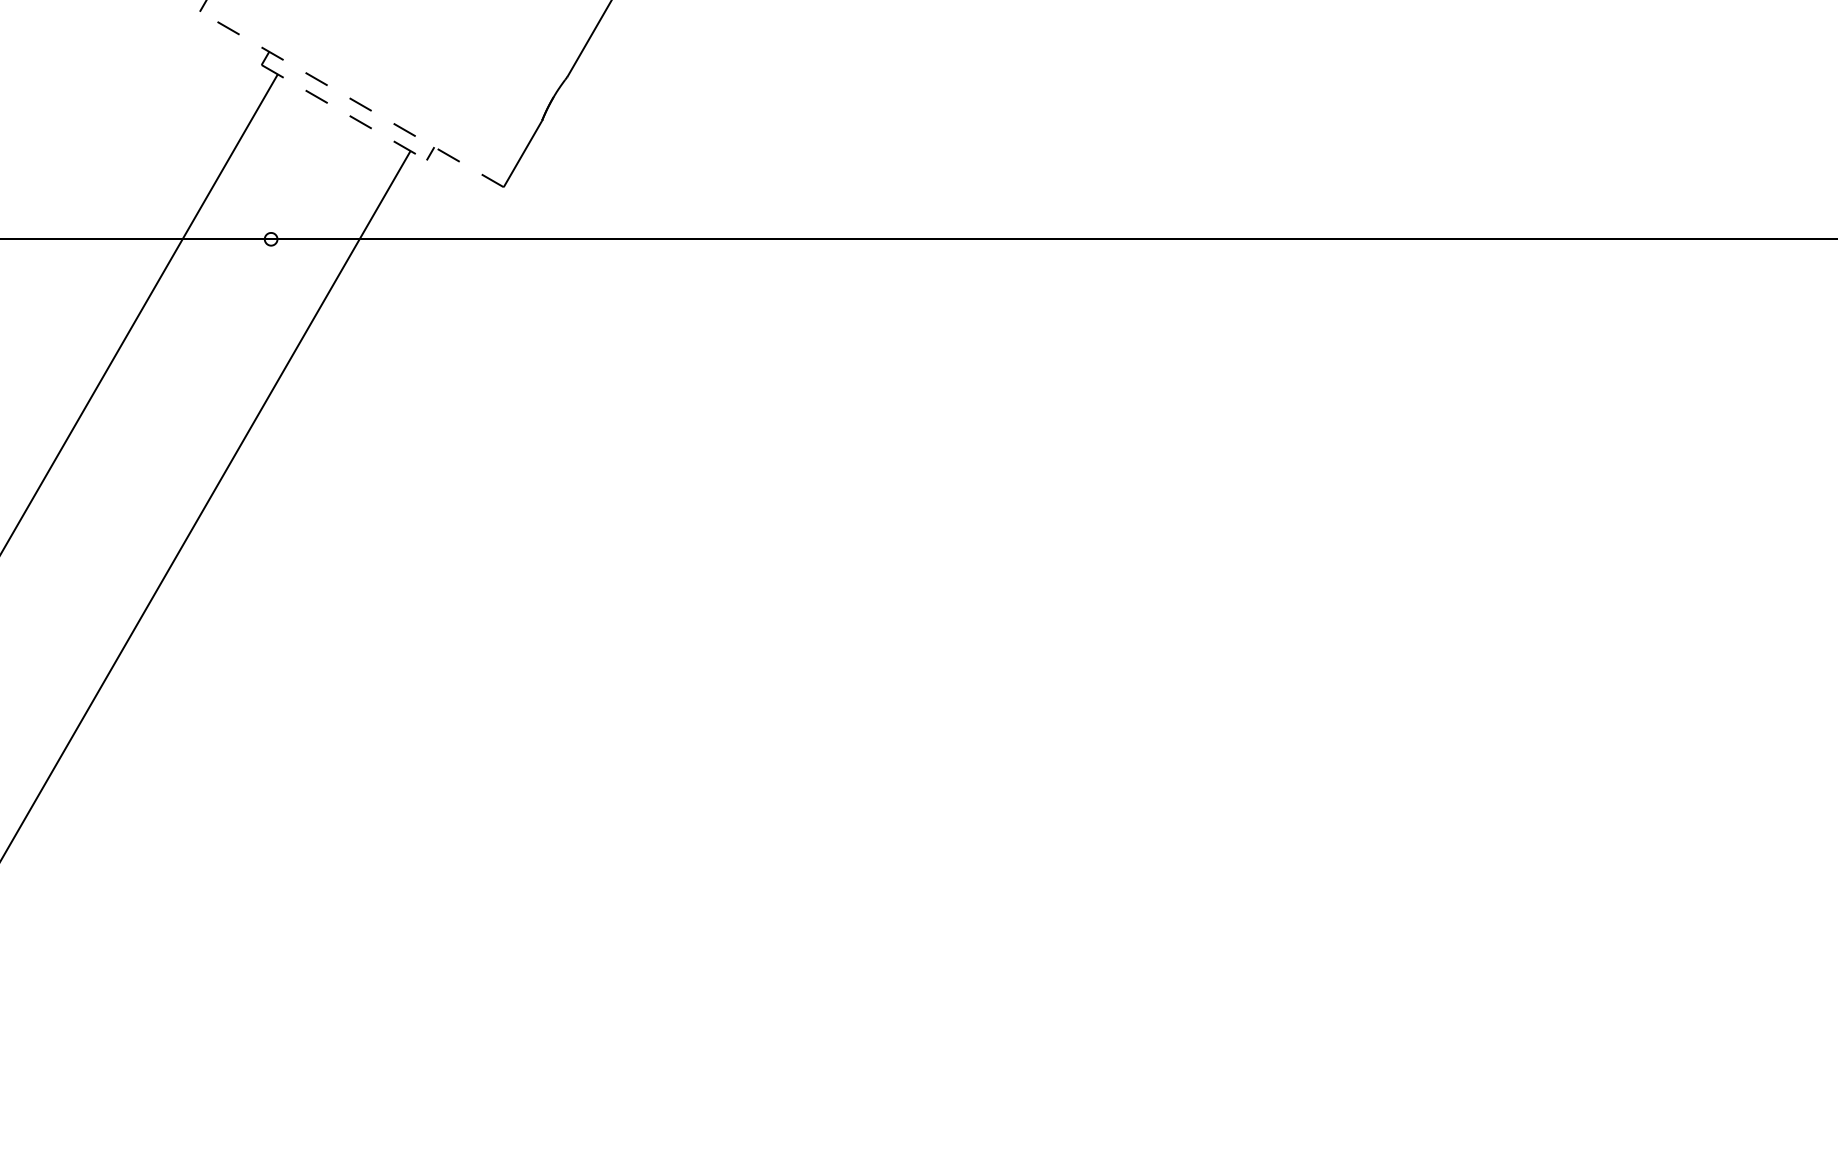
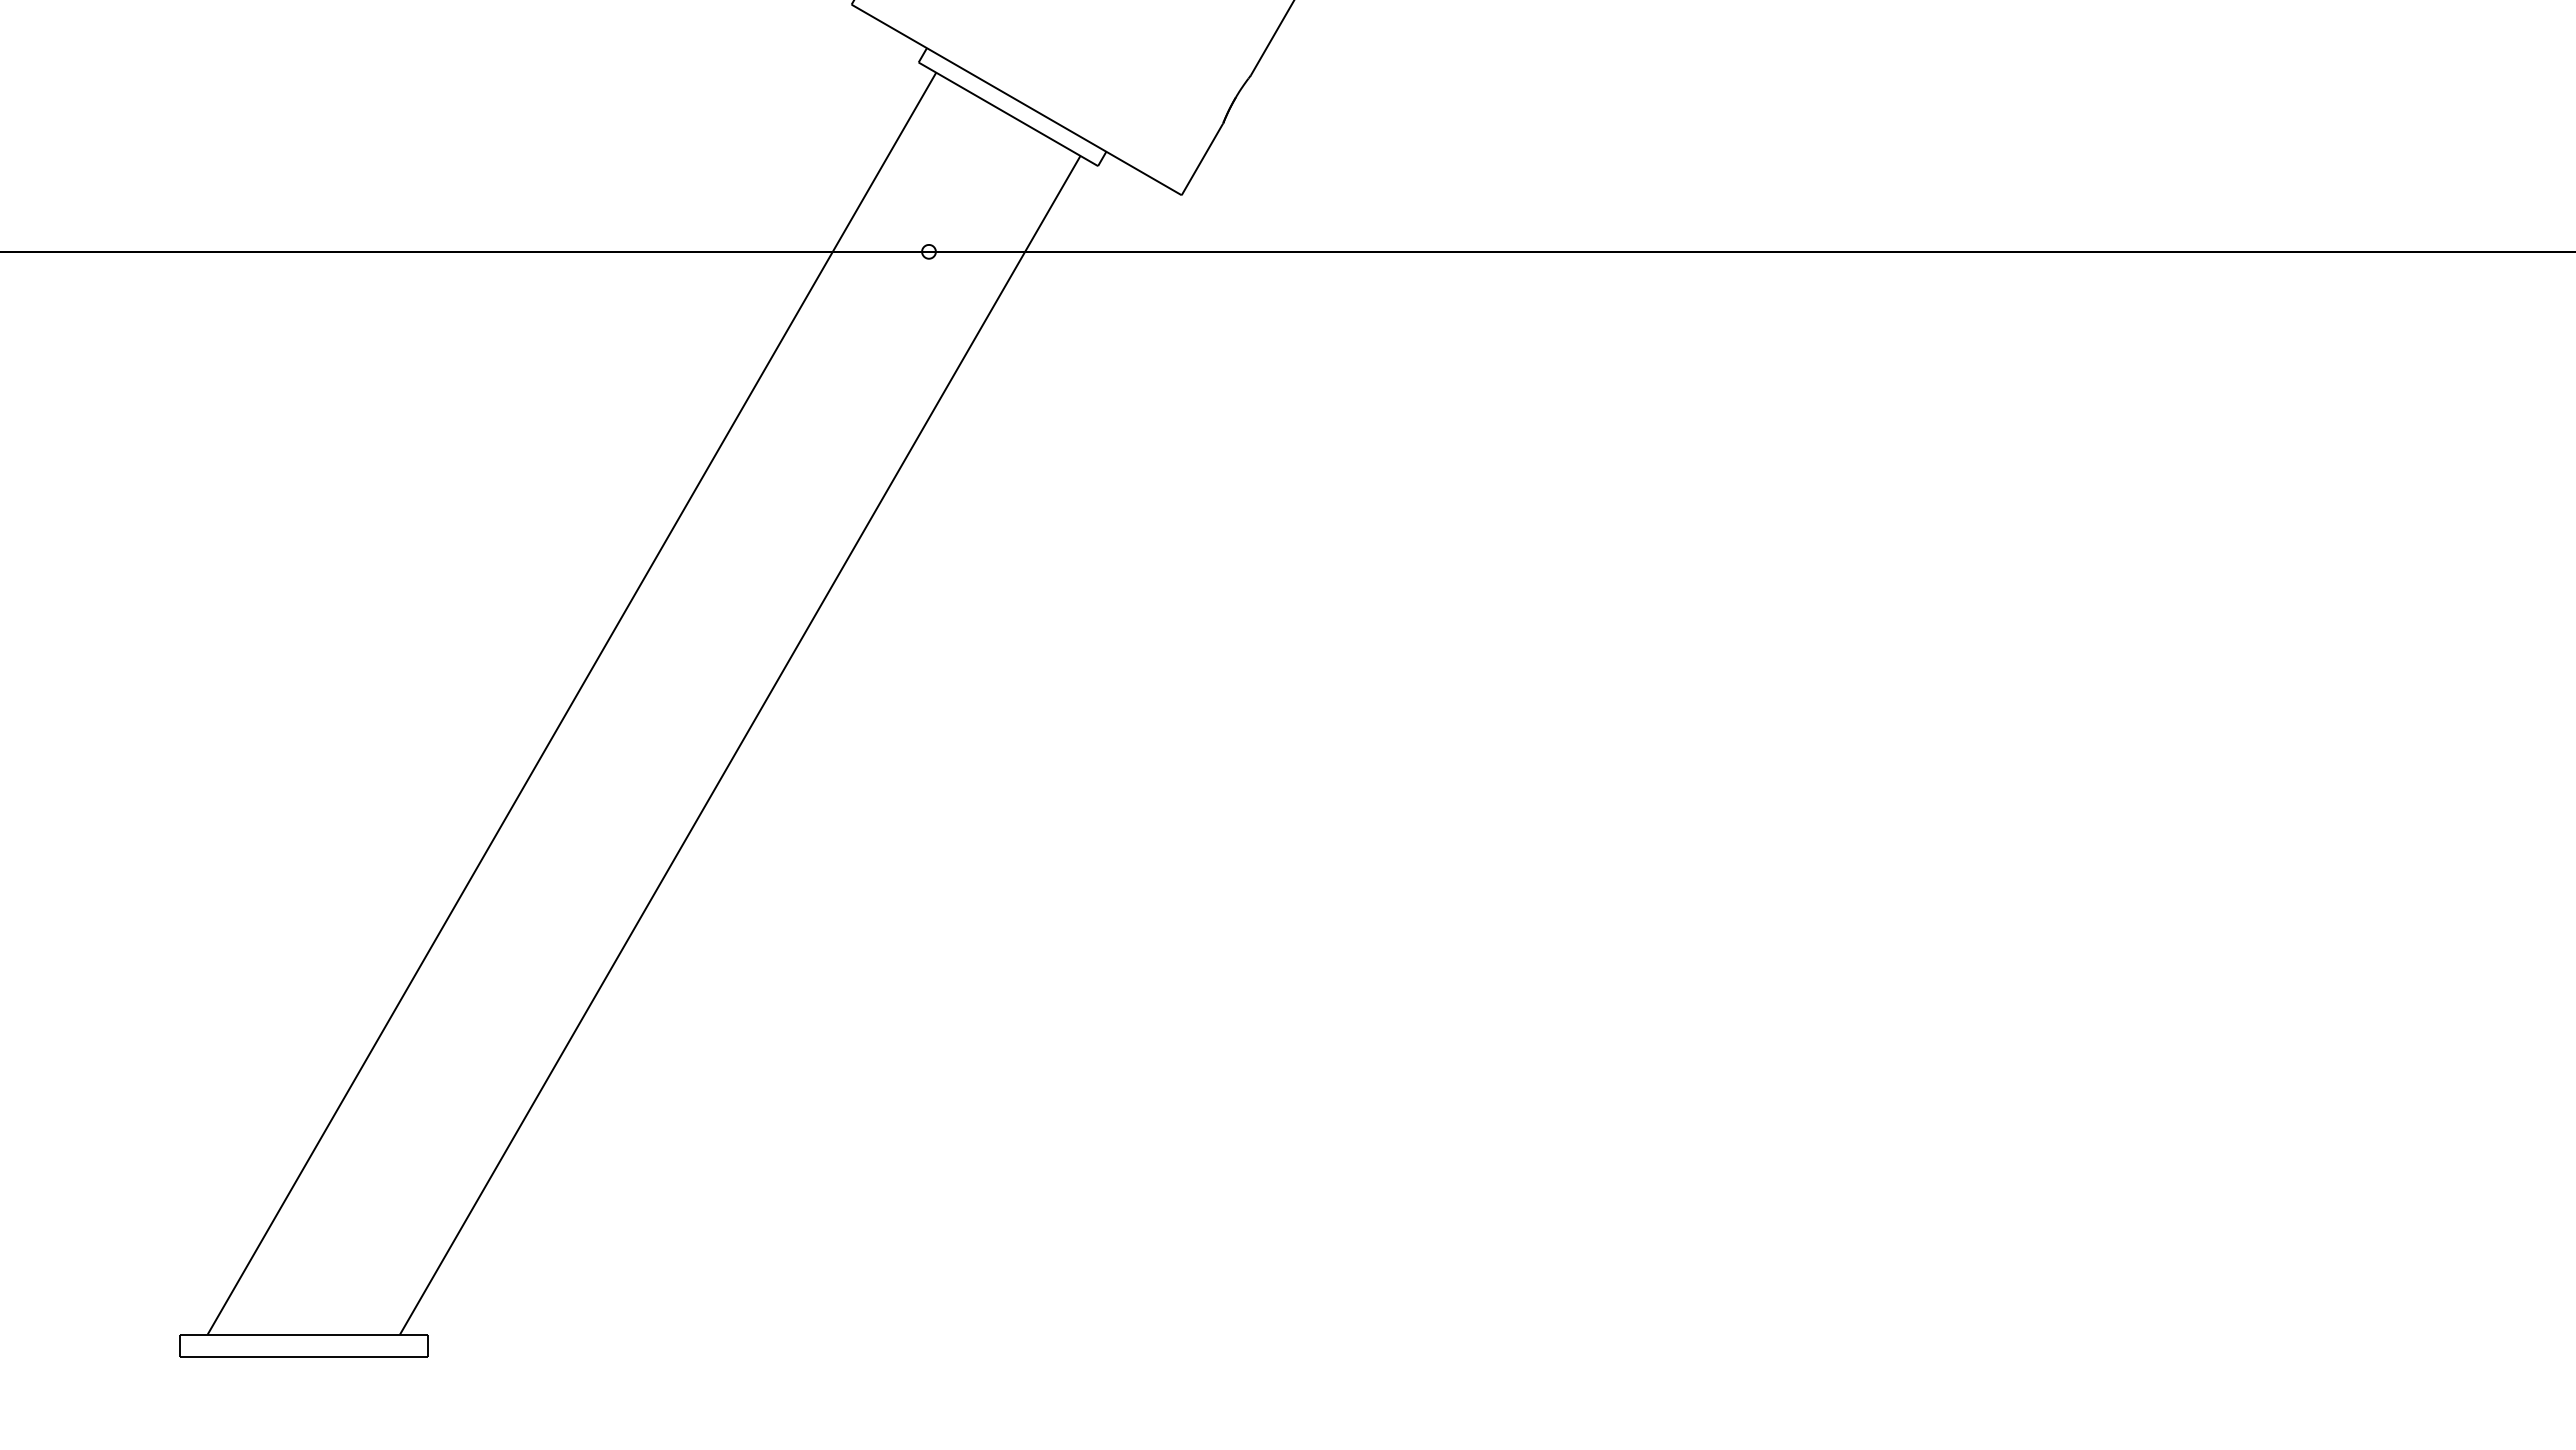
line: (351, 99) -> (1016, 99), dashed -> solid
line: (344, 112) -> (1008, 114), dashed -> solid

